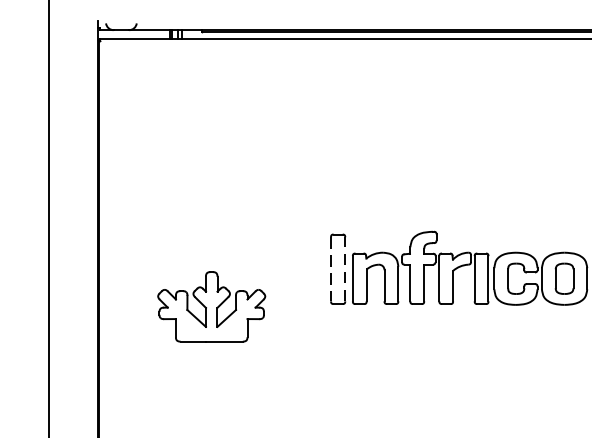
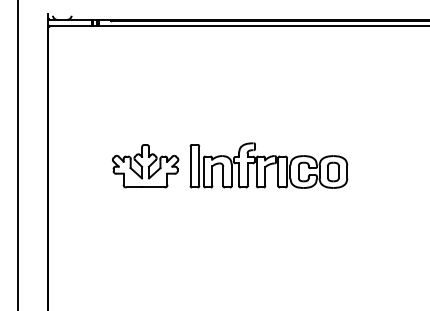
line: (330, 269) -> (190, 166), dashed -> solid
line: (345, 269) -> (199, 166), dashed -> solid
part: (211, 307) -> (145, 166), moved

